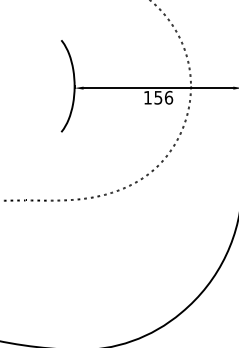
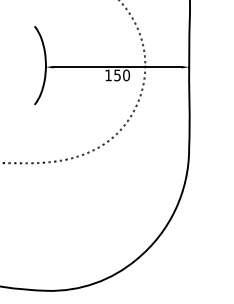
text: (168, 96) -> (126, 74), 156 -> 150

